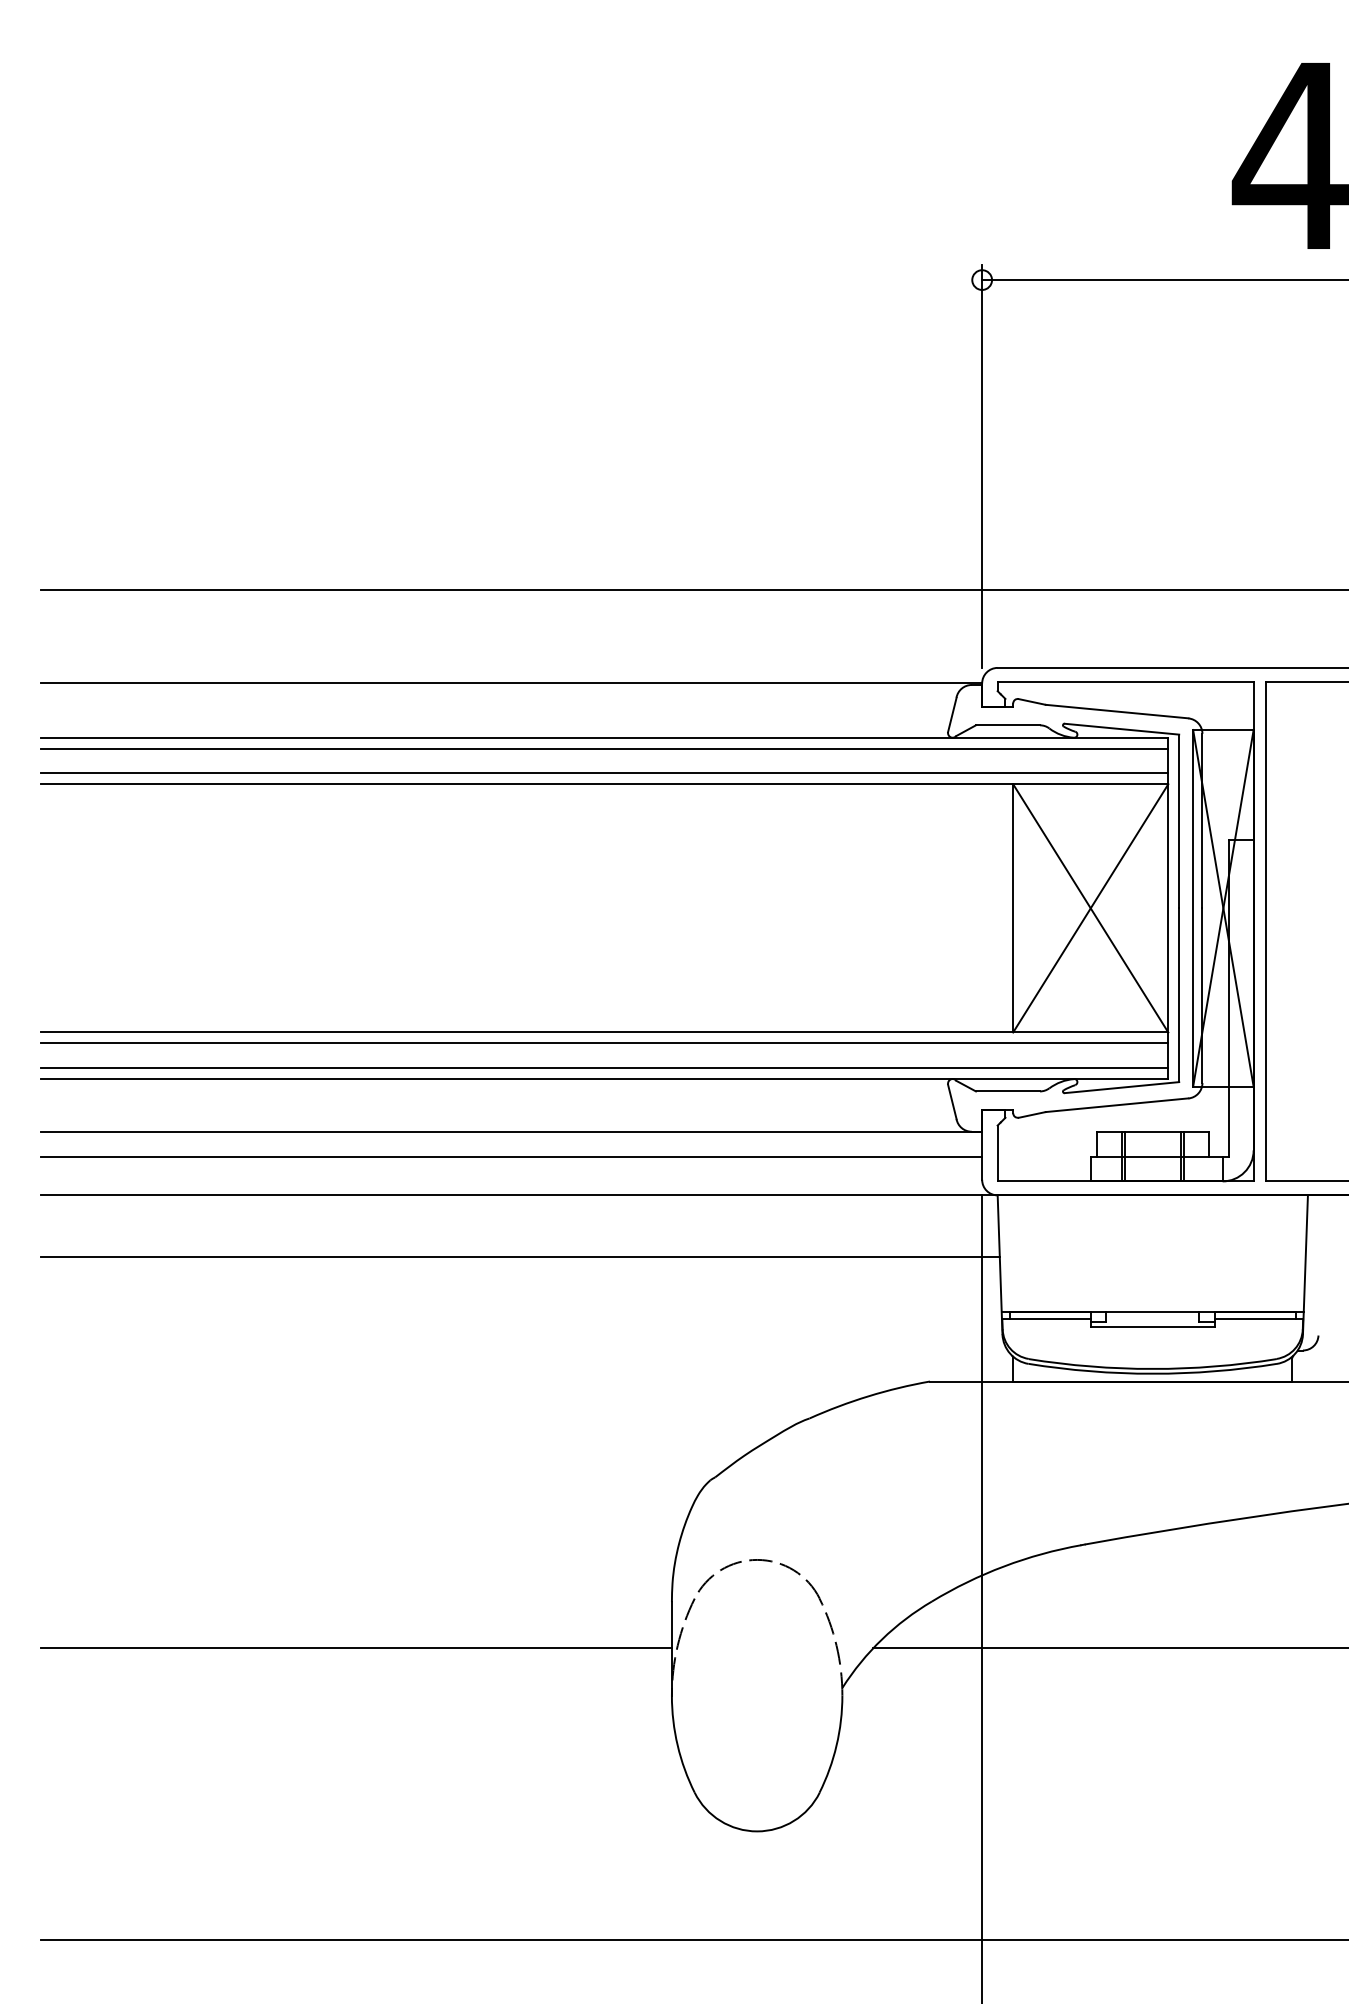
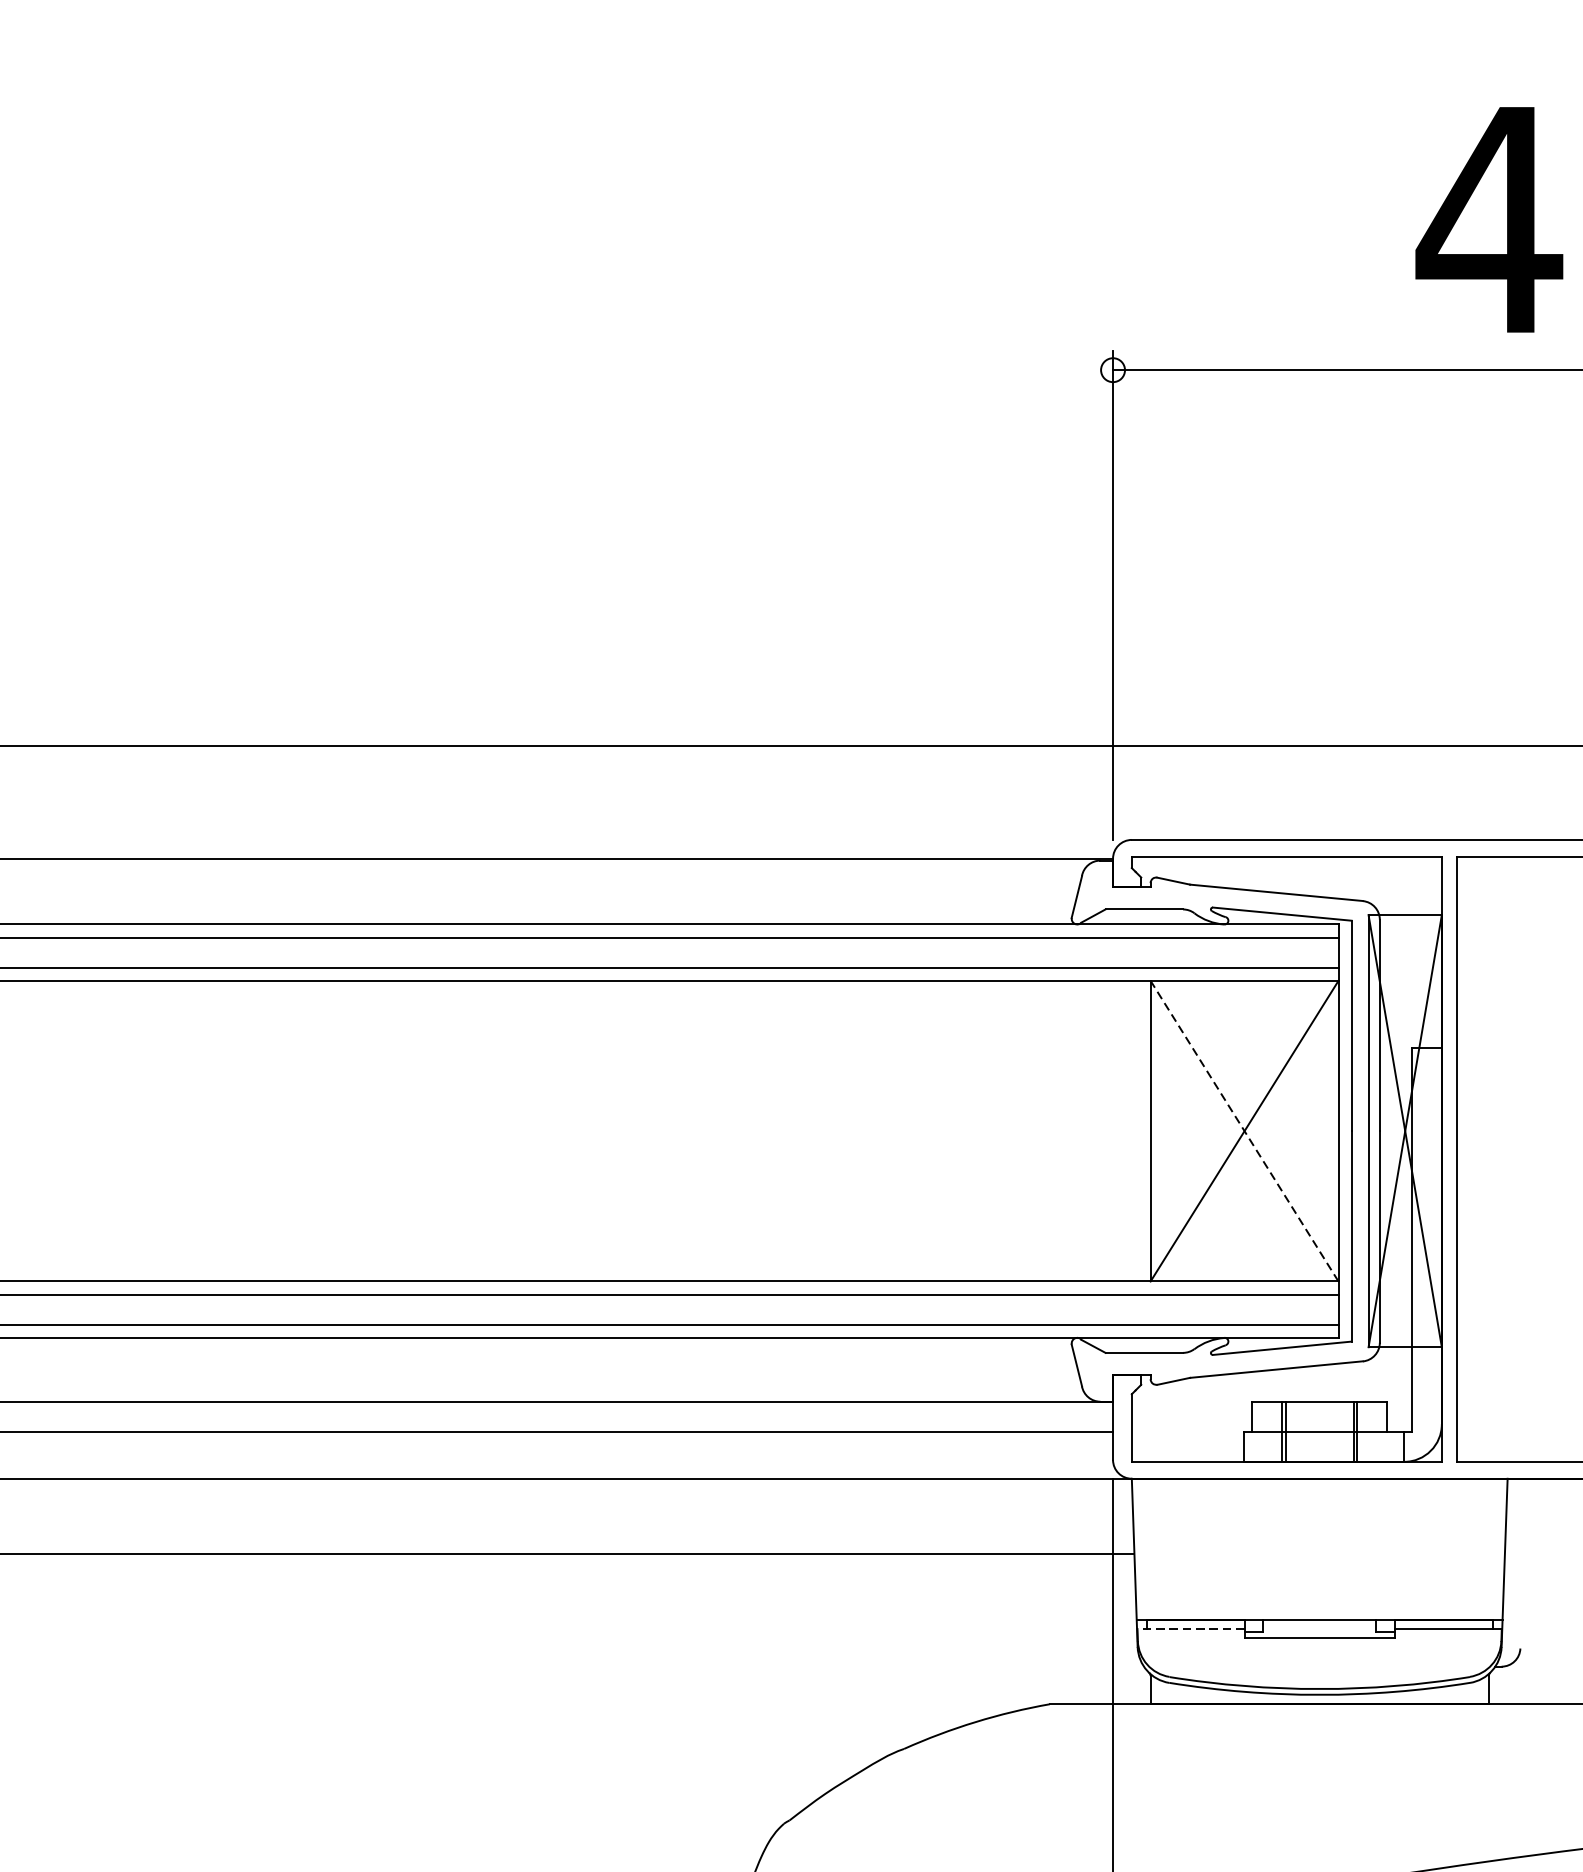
line: (1090, 907) -> (1244, 1130), solid -> dashed
line: (1046, 1319) -> (1190, 1629), solid -> dashed

